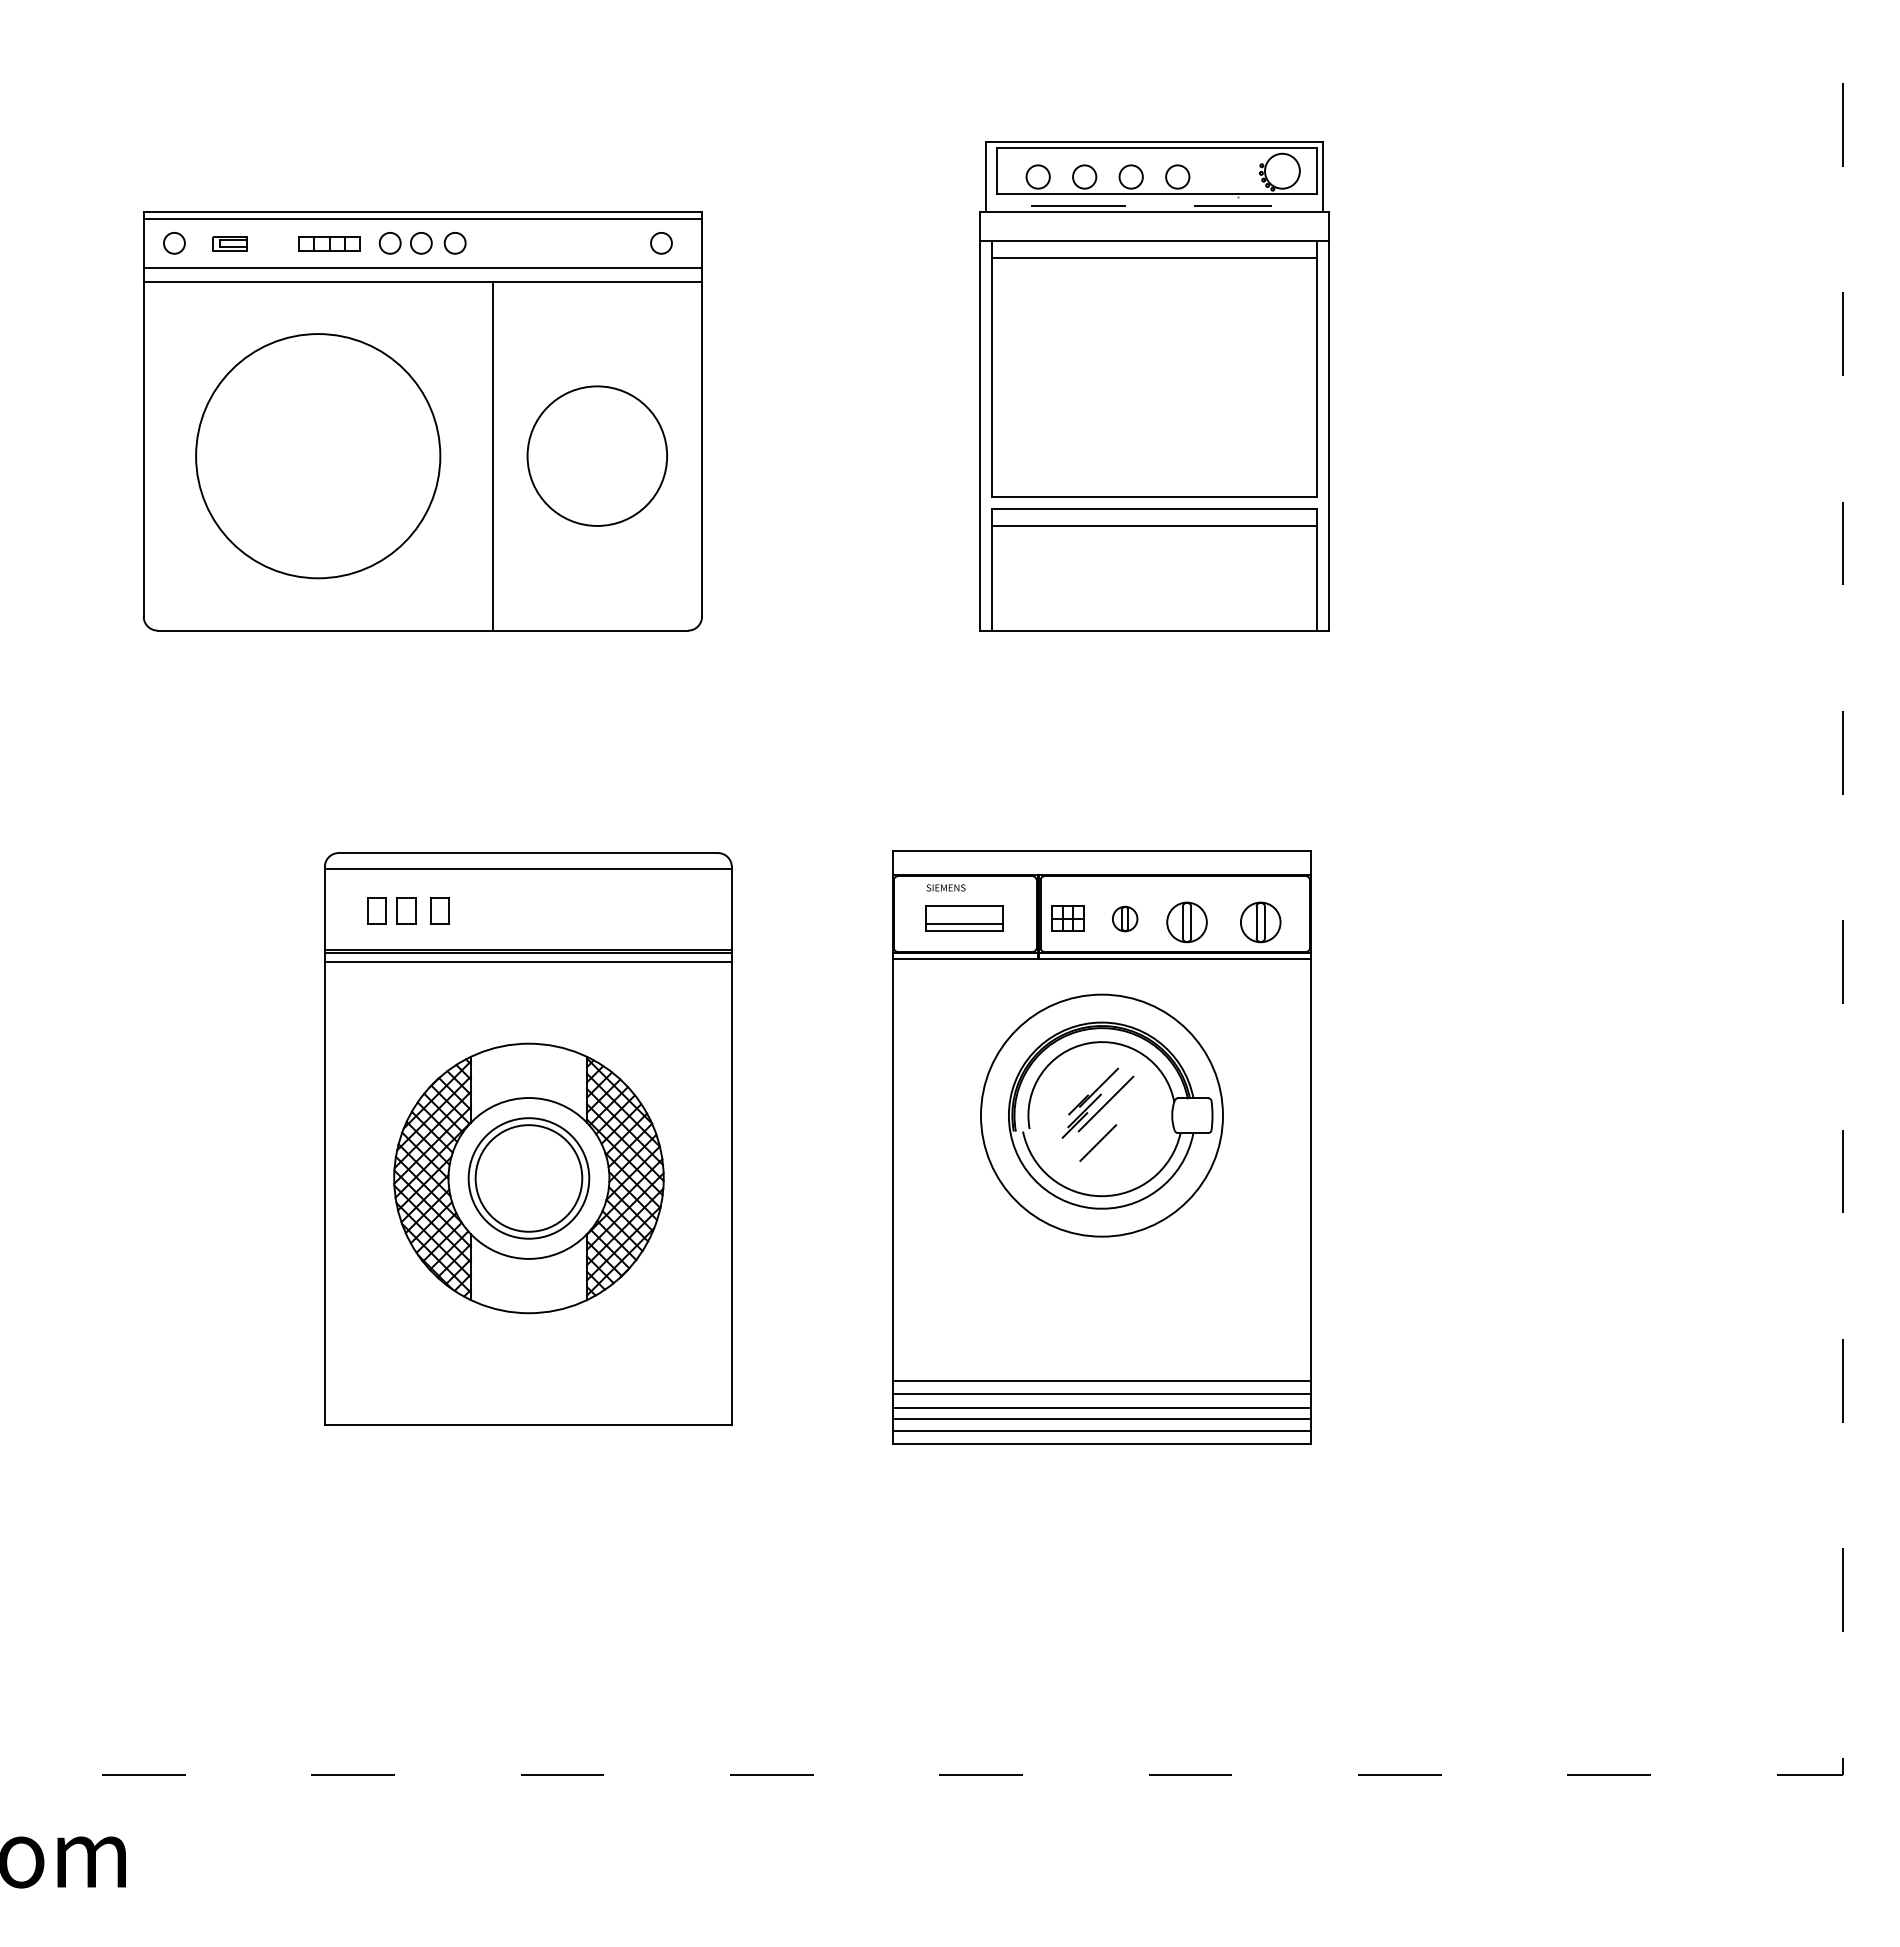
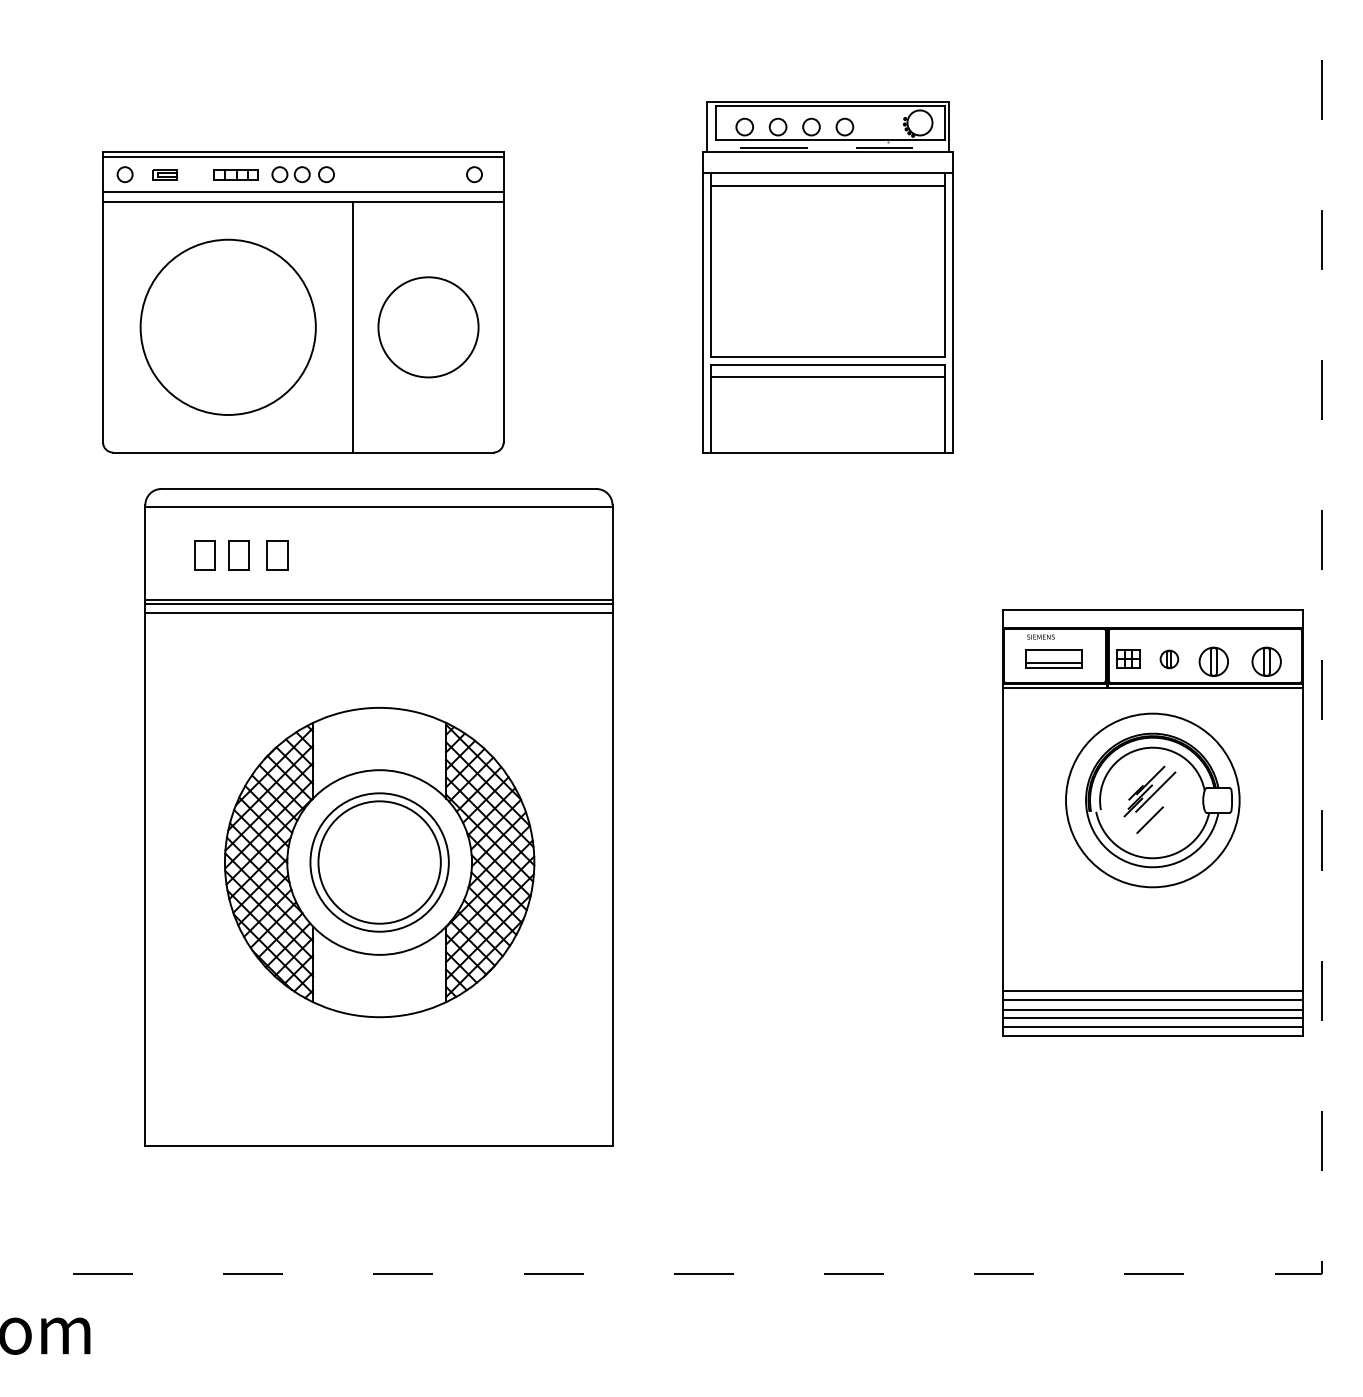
part: (528, 1138) -> (379, 816), size x1.6
part: (1101, 1147) -> (1152, 823), moved

